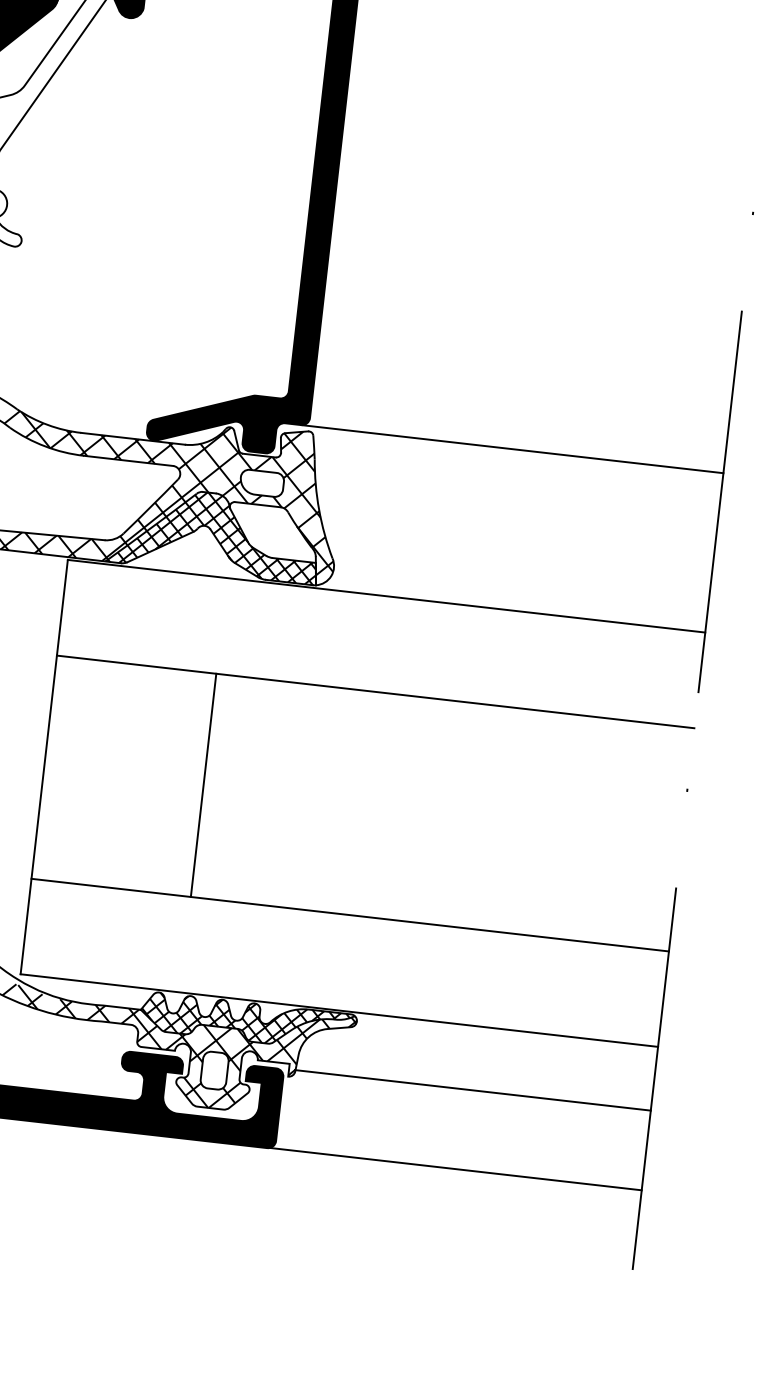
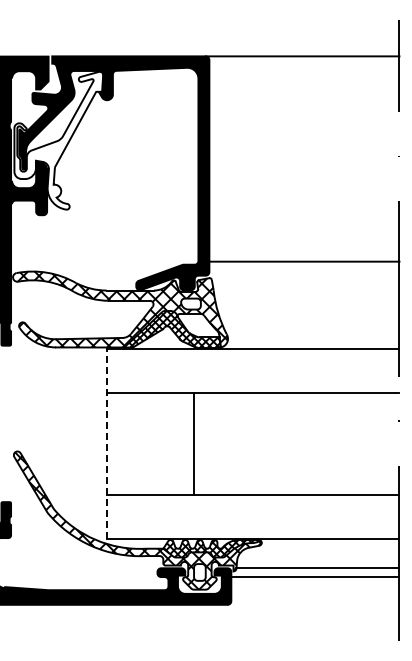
line: (512, 448) -> (302, 261), moved
line: (45, 766) -> (107, 443), solid -> dashed
line: (204, 784) -> (194, 443), moved
line: (454, 1168) -> (313, 576), moved

